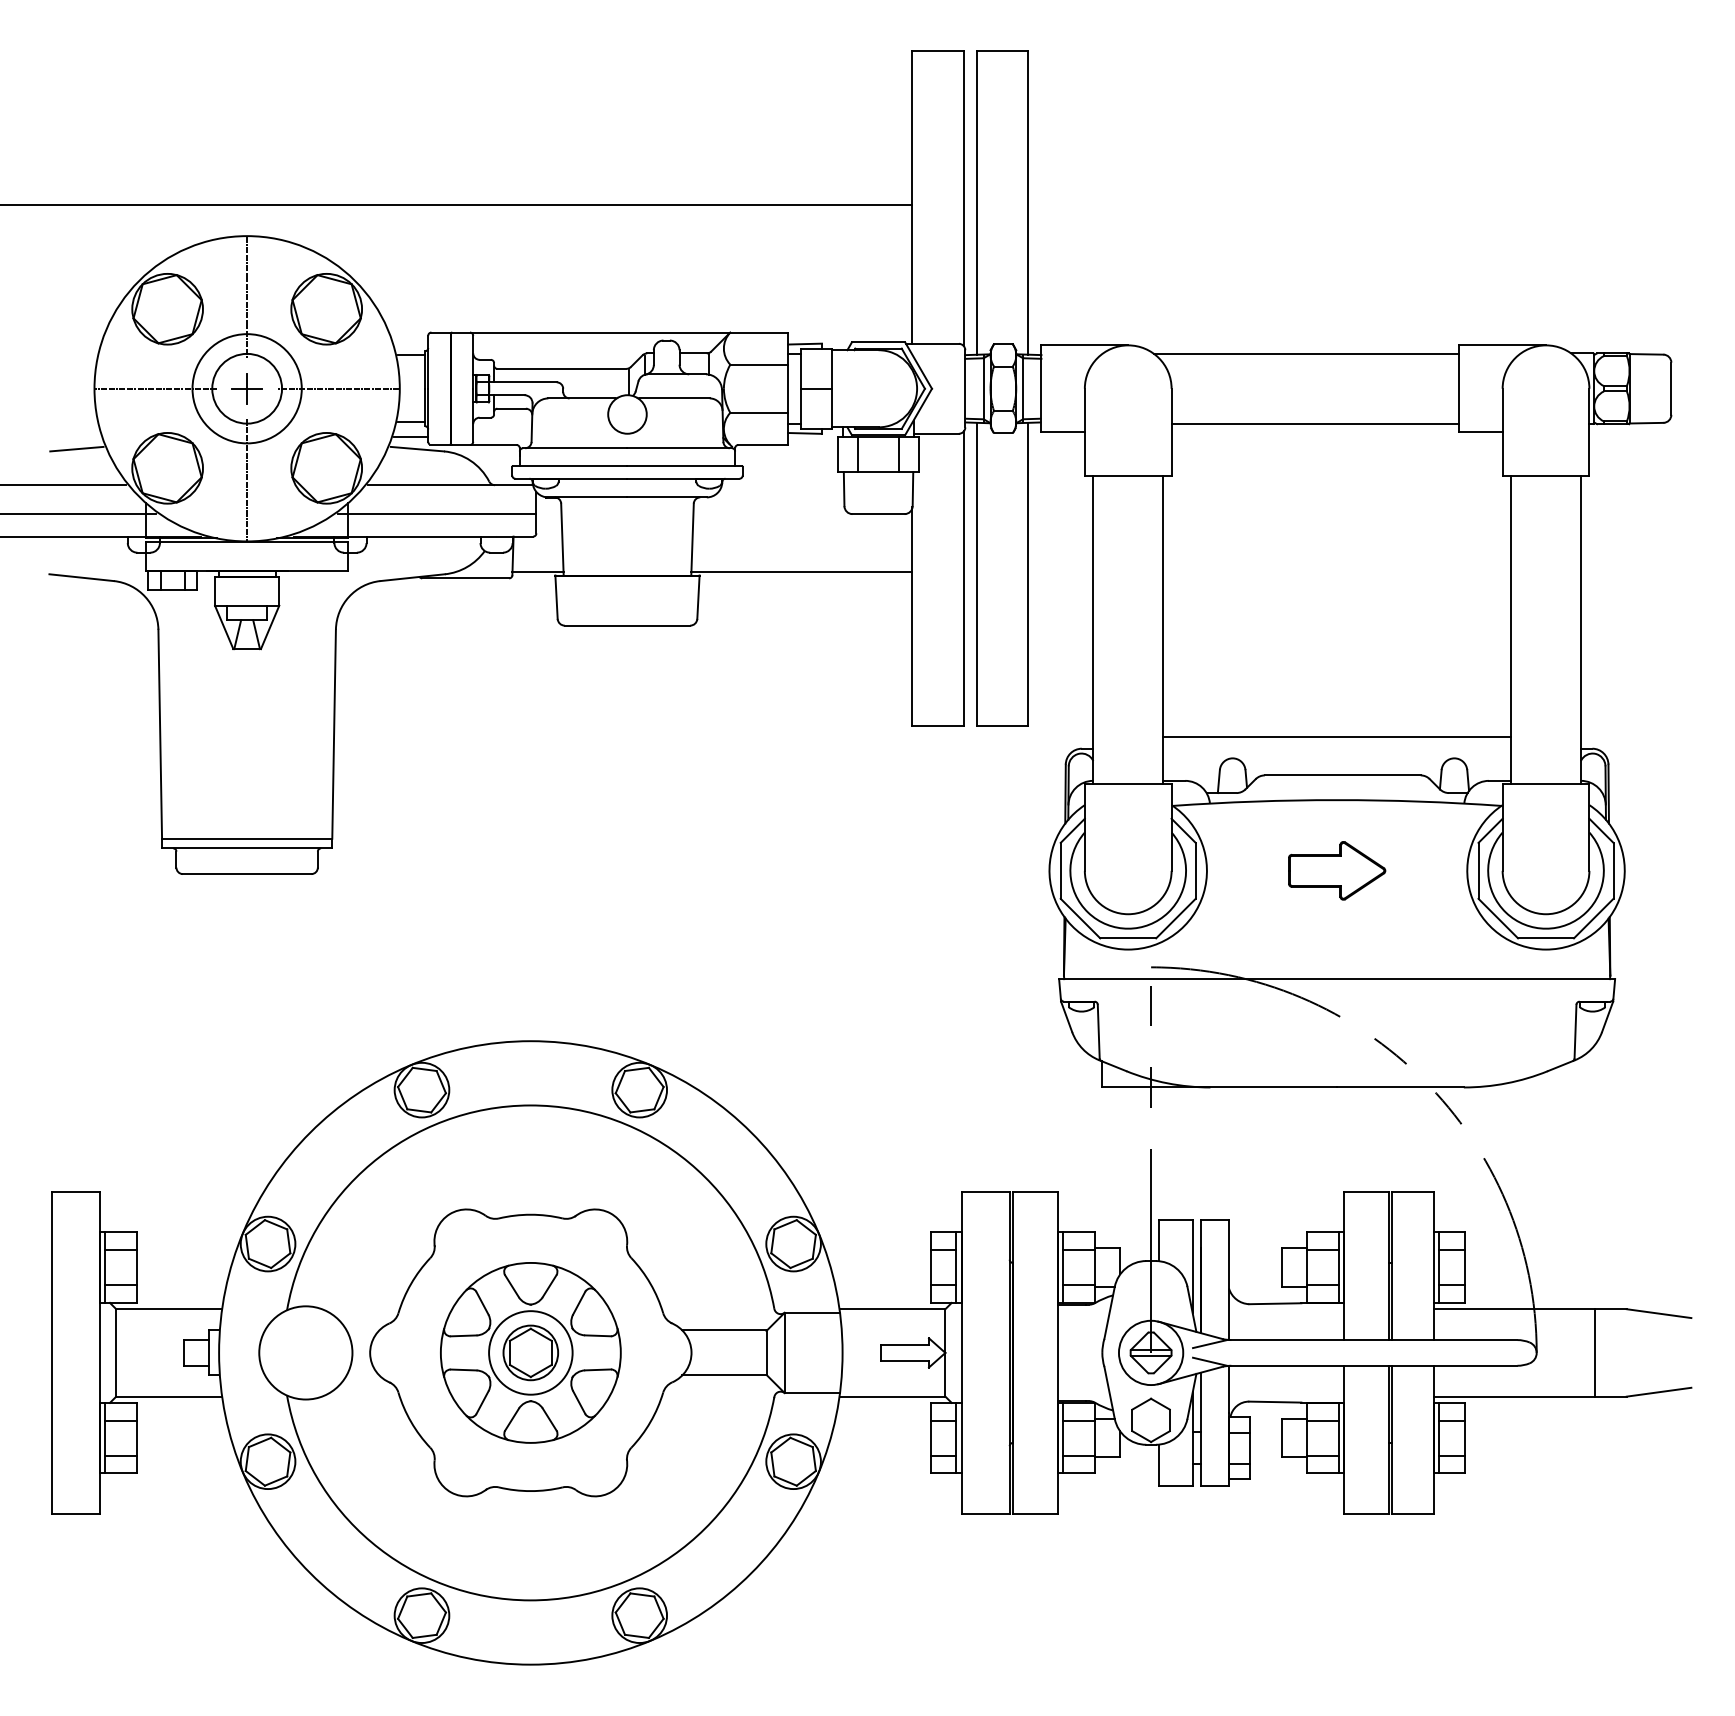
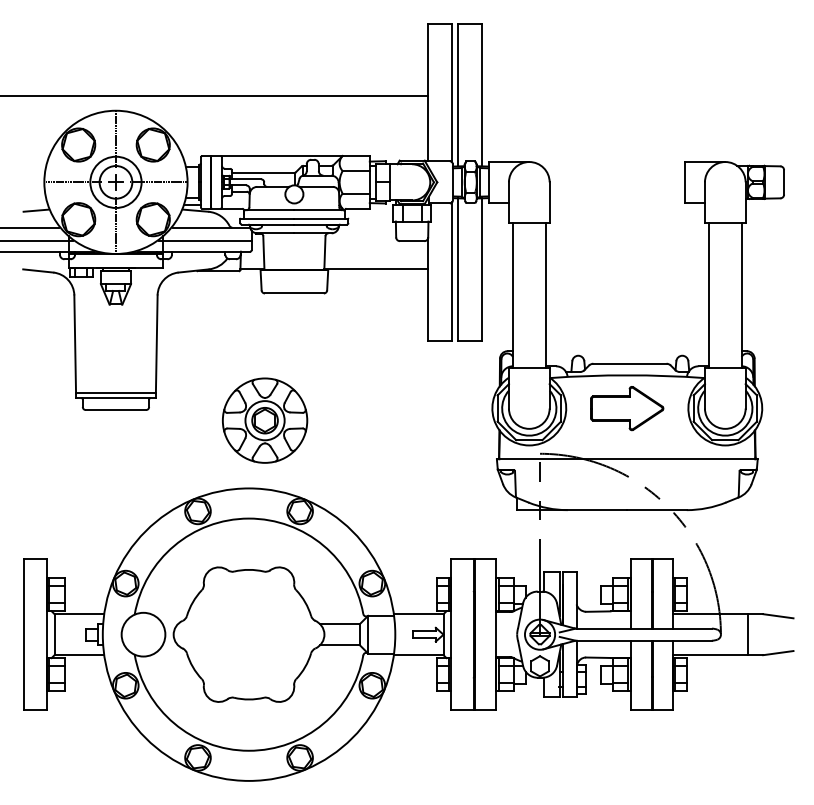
line: (1305, 354) -> (612, 166), removed
line: (1314, 423) -> (616, 198), removed
line: (1335, 736) -> (626, 345), removed
part: (1337, 870) -> (627, 408), size x1.6
part: (531, 1352) -> (265, 420), moved

